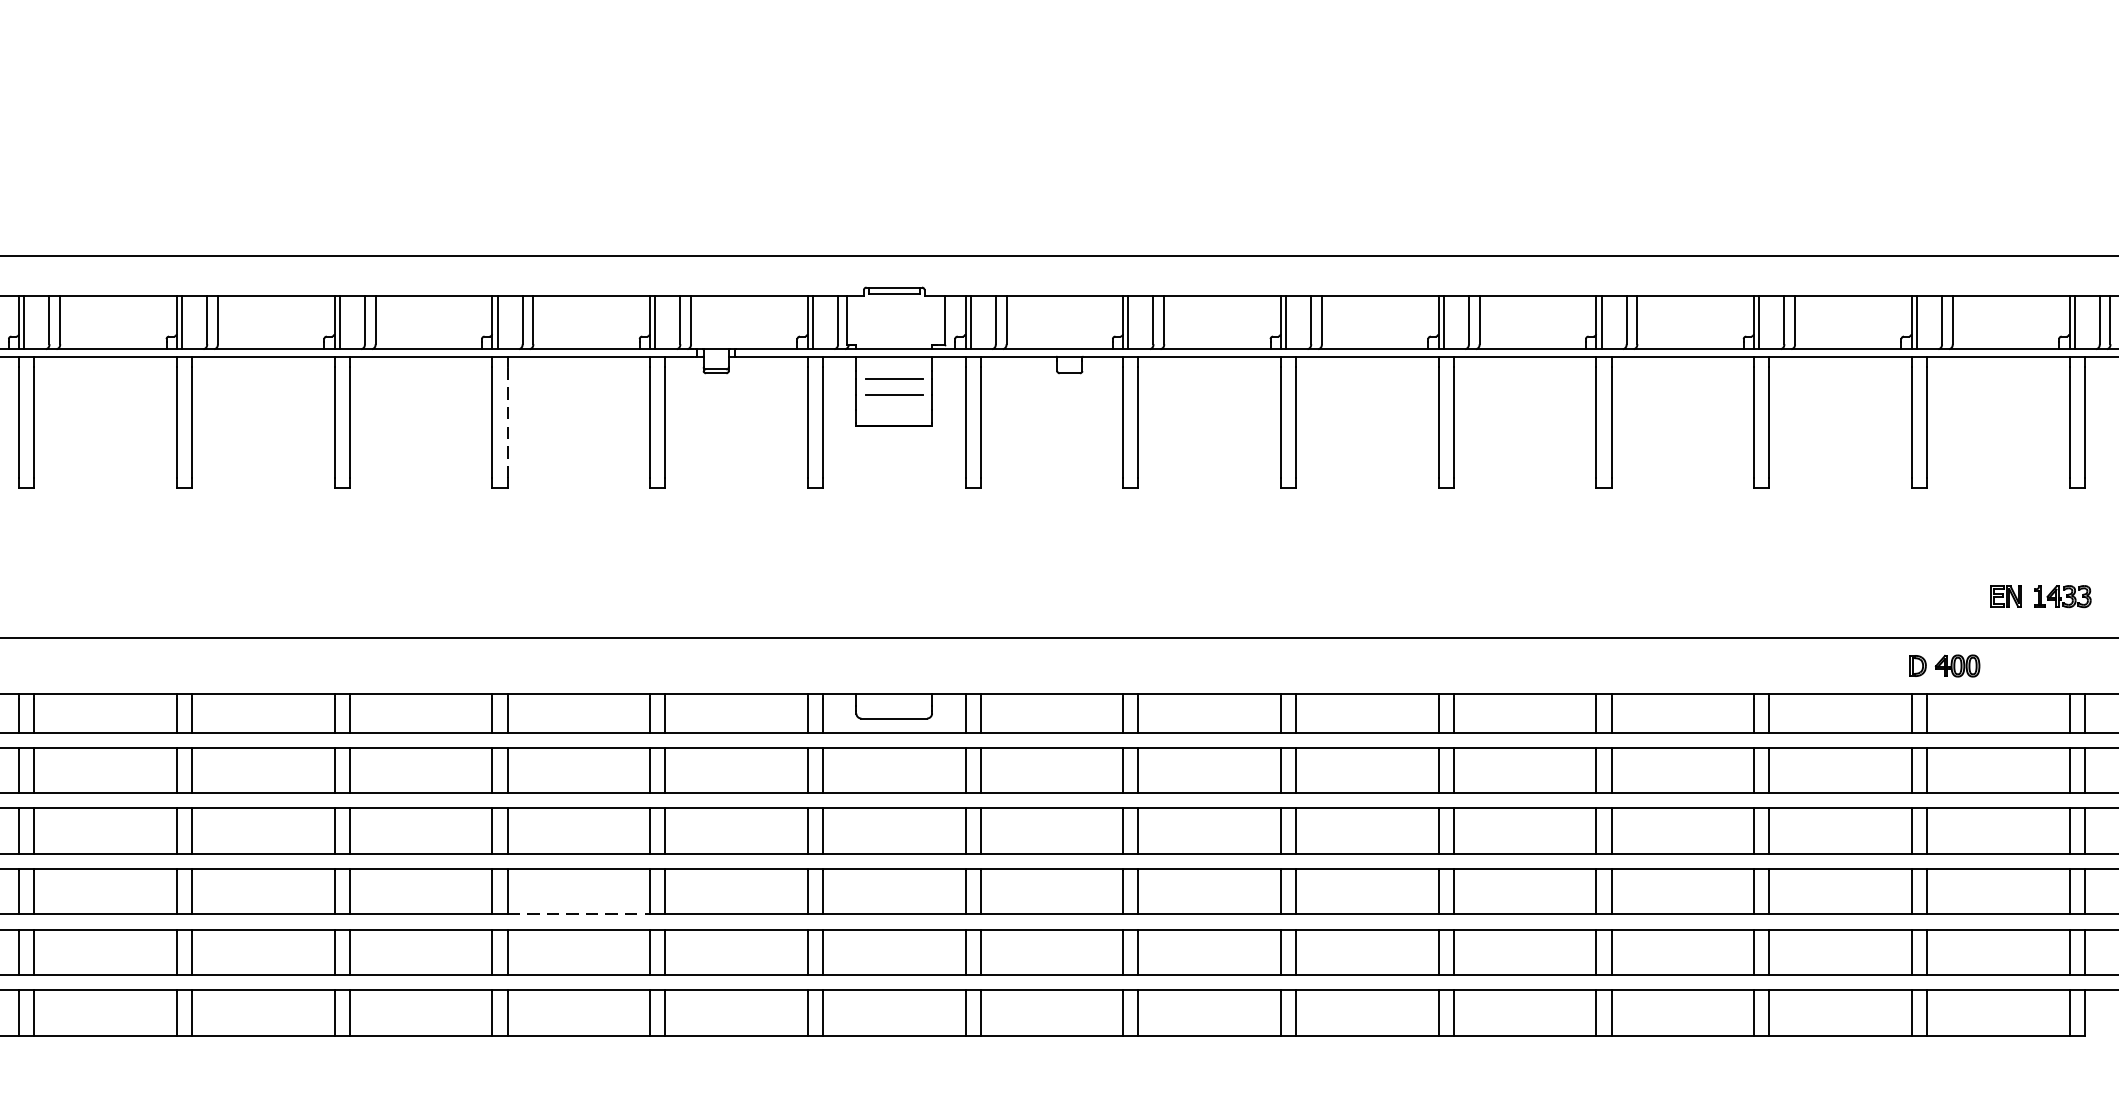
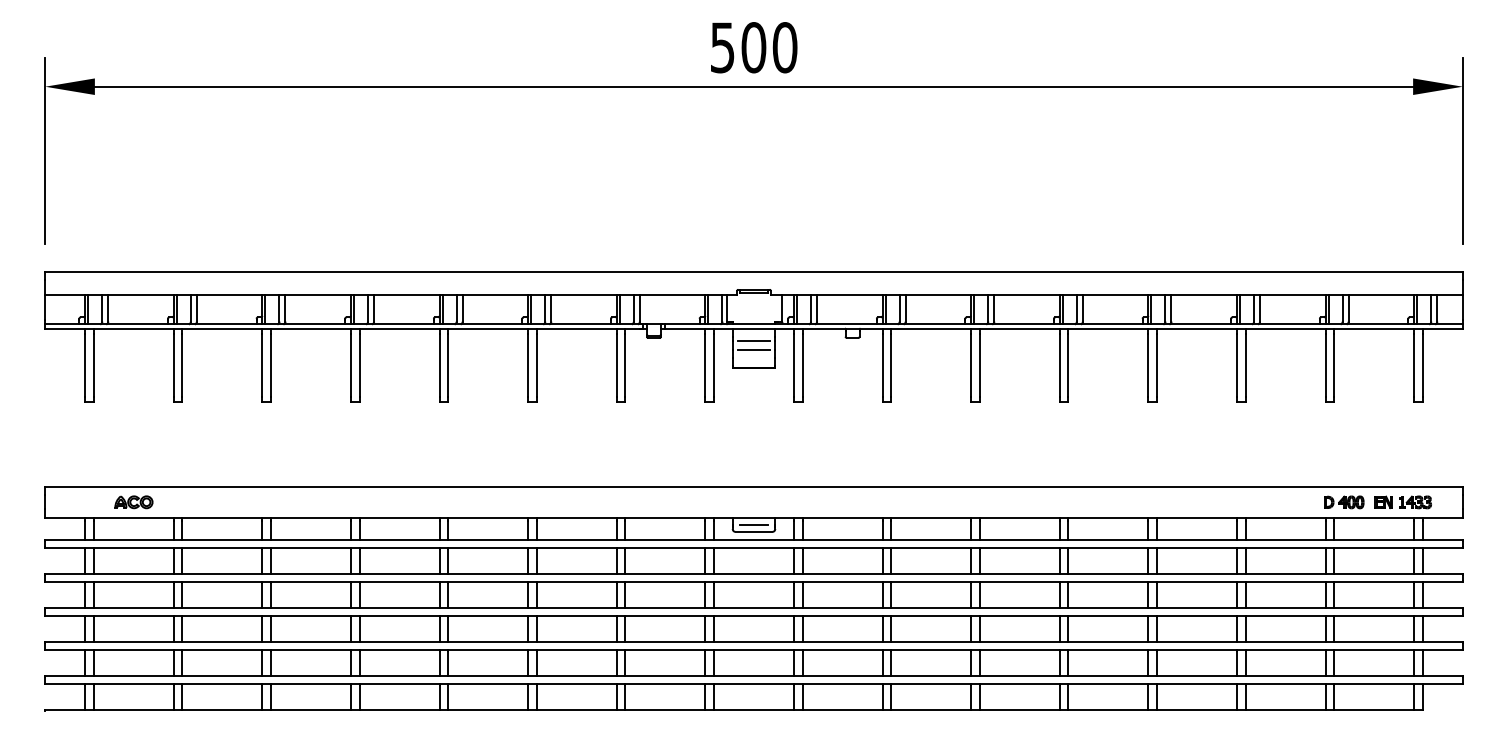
line: (507, 422) -> (536, 365), dashed -> solid
part: (2039, 596) -> (1402, 502), moved
line: (893, 705) -> (753, 524), added
line: (580, 913) -> (577, 641), dashed -> solid

